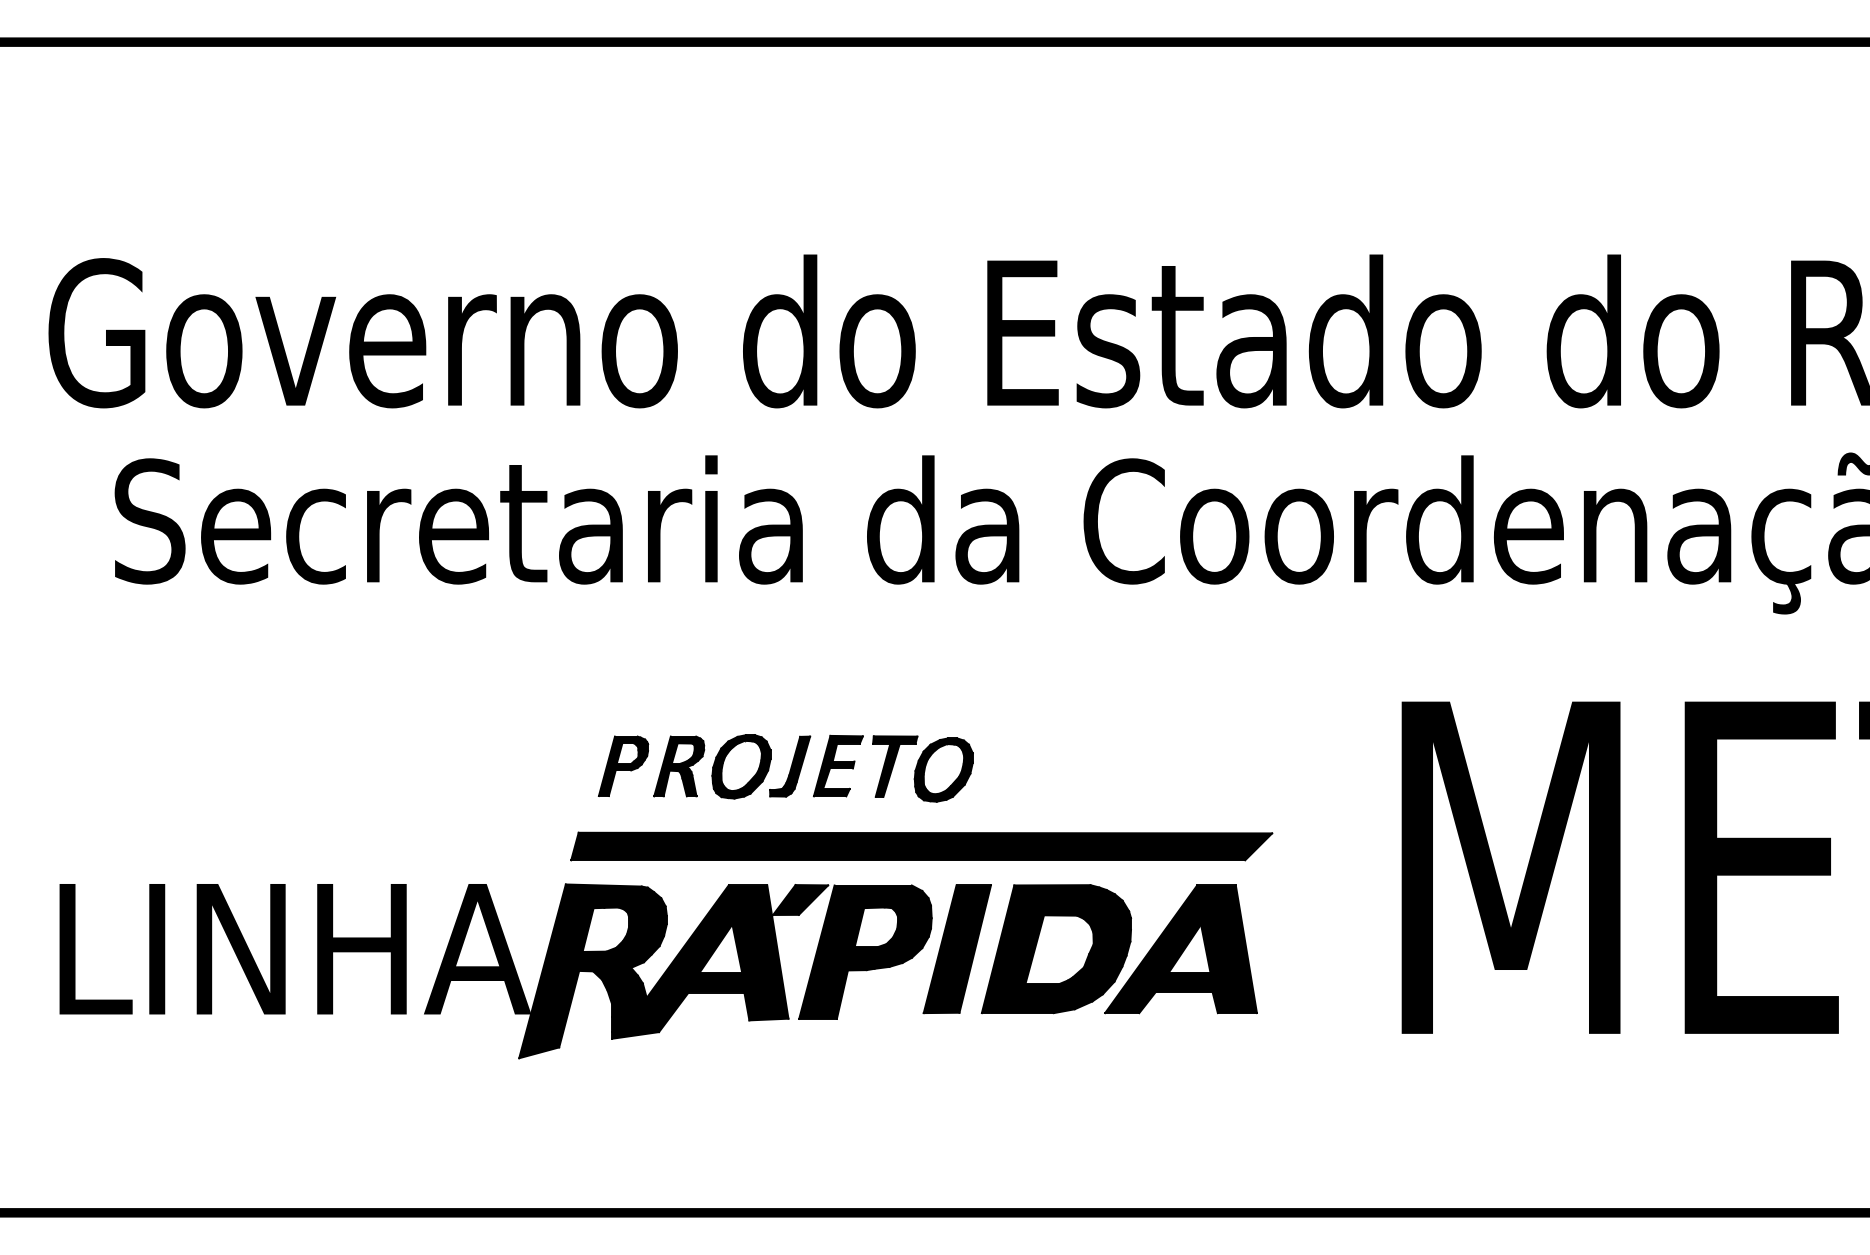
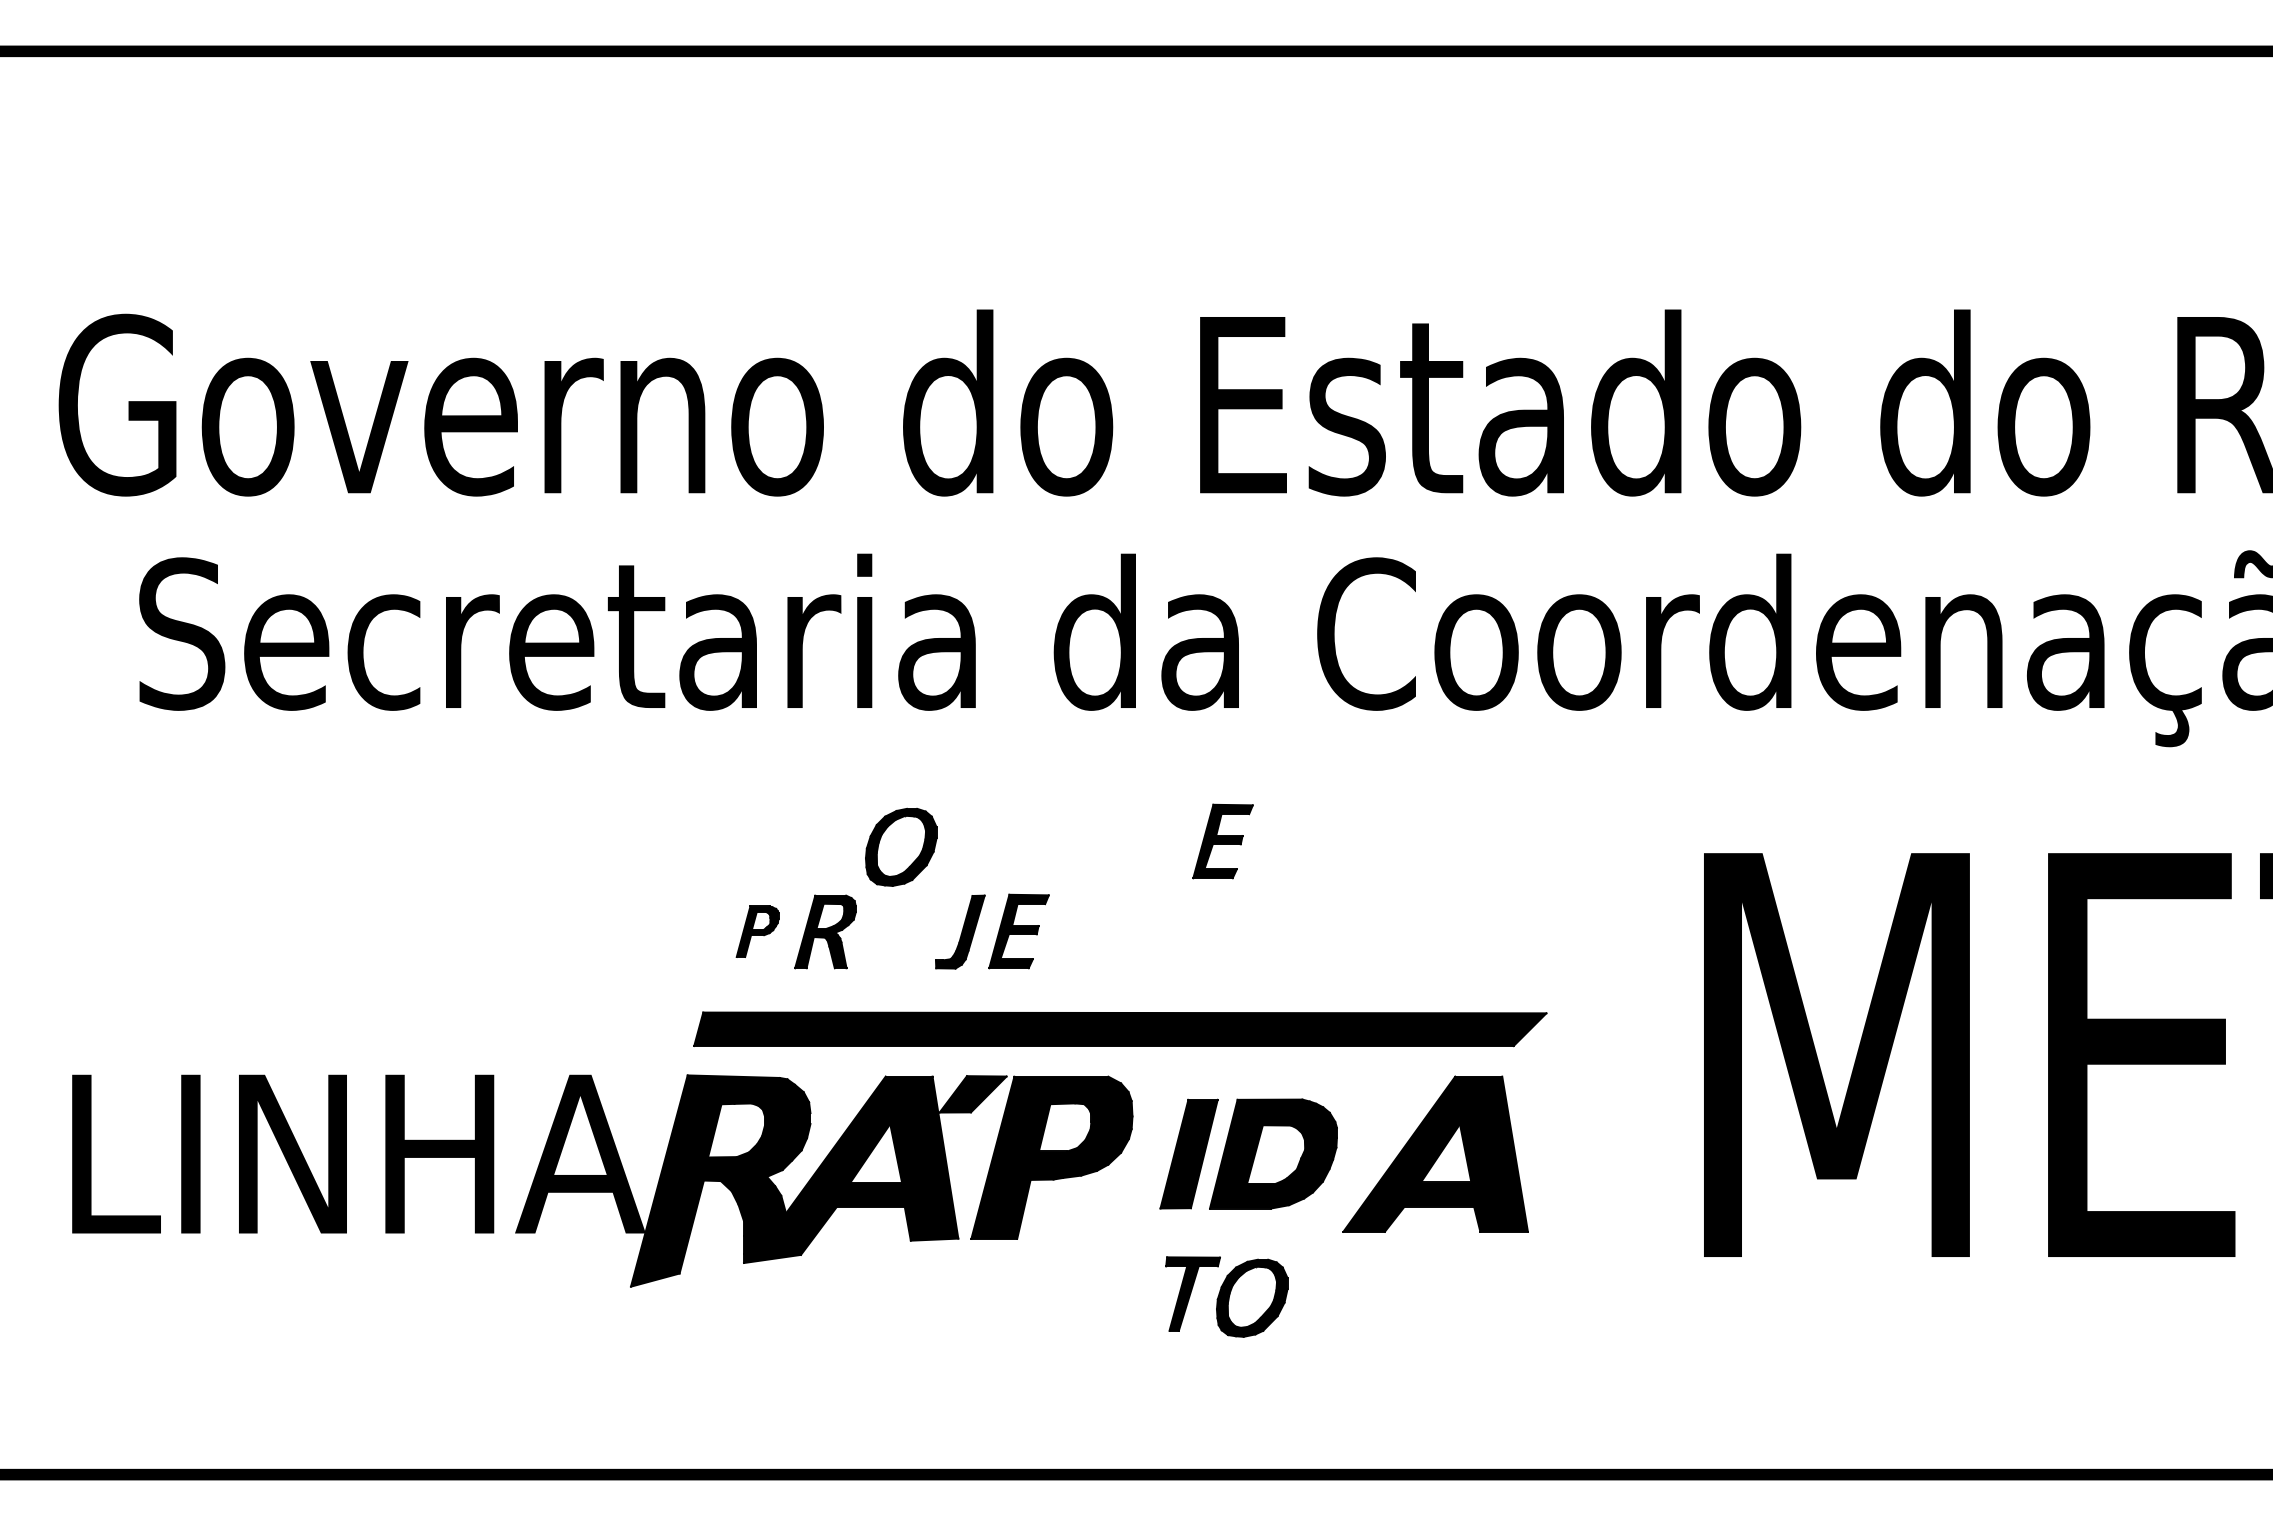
part: (1005, 692) -> (1222, 841), added
part: (623, 766) -> (757, 931), size x0.7
part: (741, 766) -> (901, 846), moved
part: (922, 768) -> (1226, 1296), moved
part: (1027, 948) -> (1248, 1153), size x0.7

